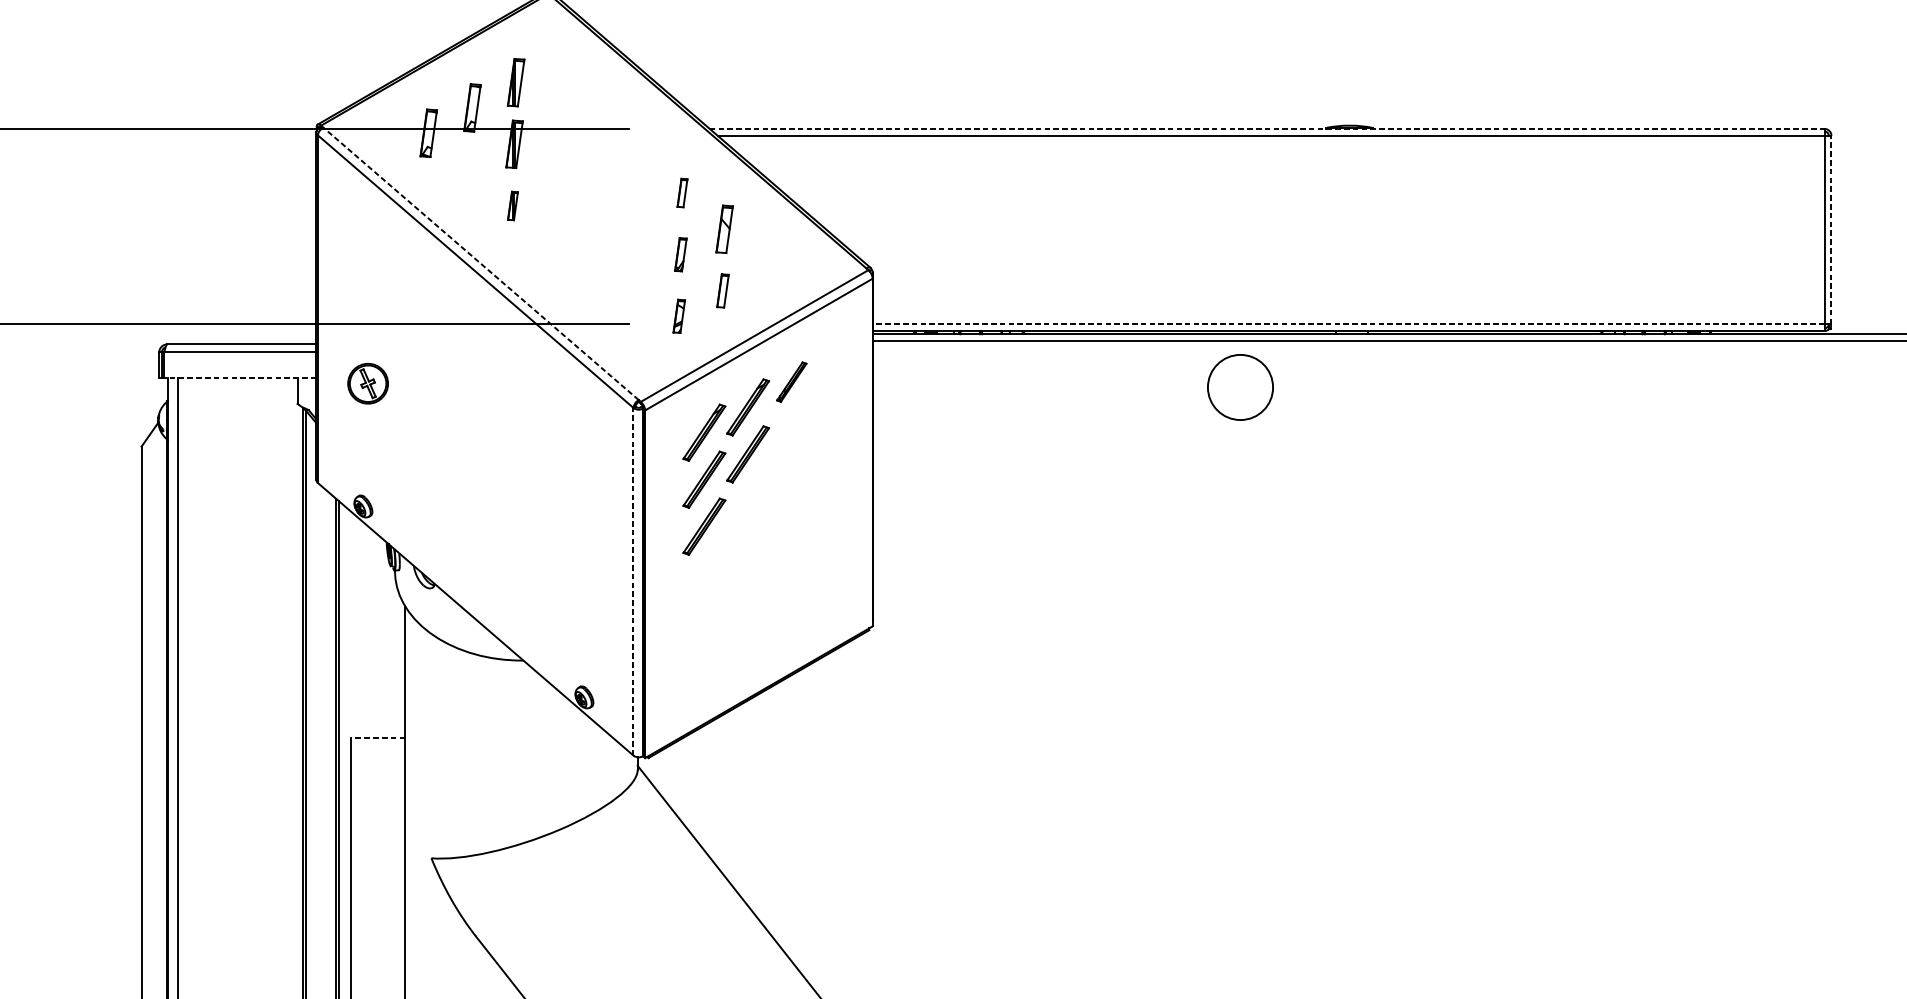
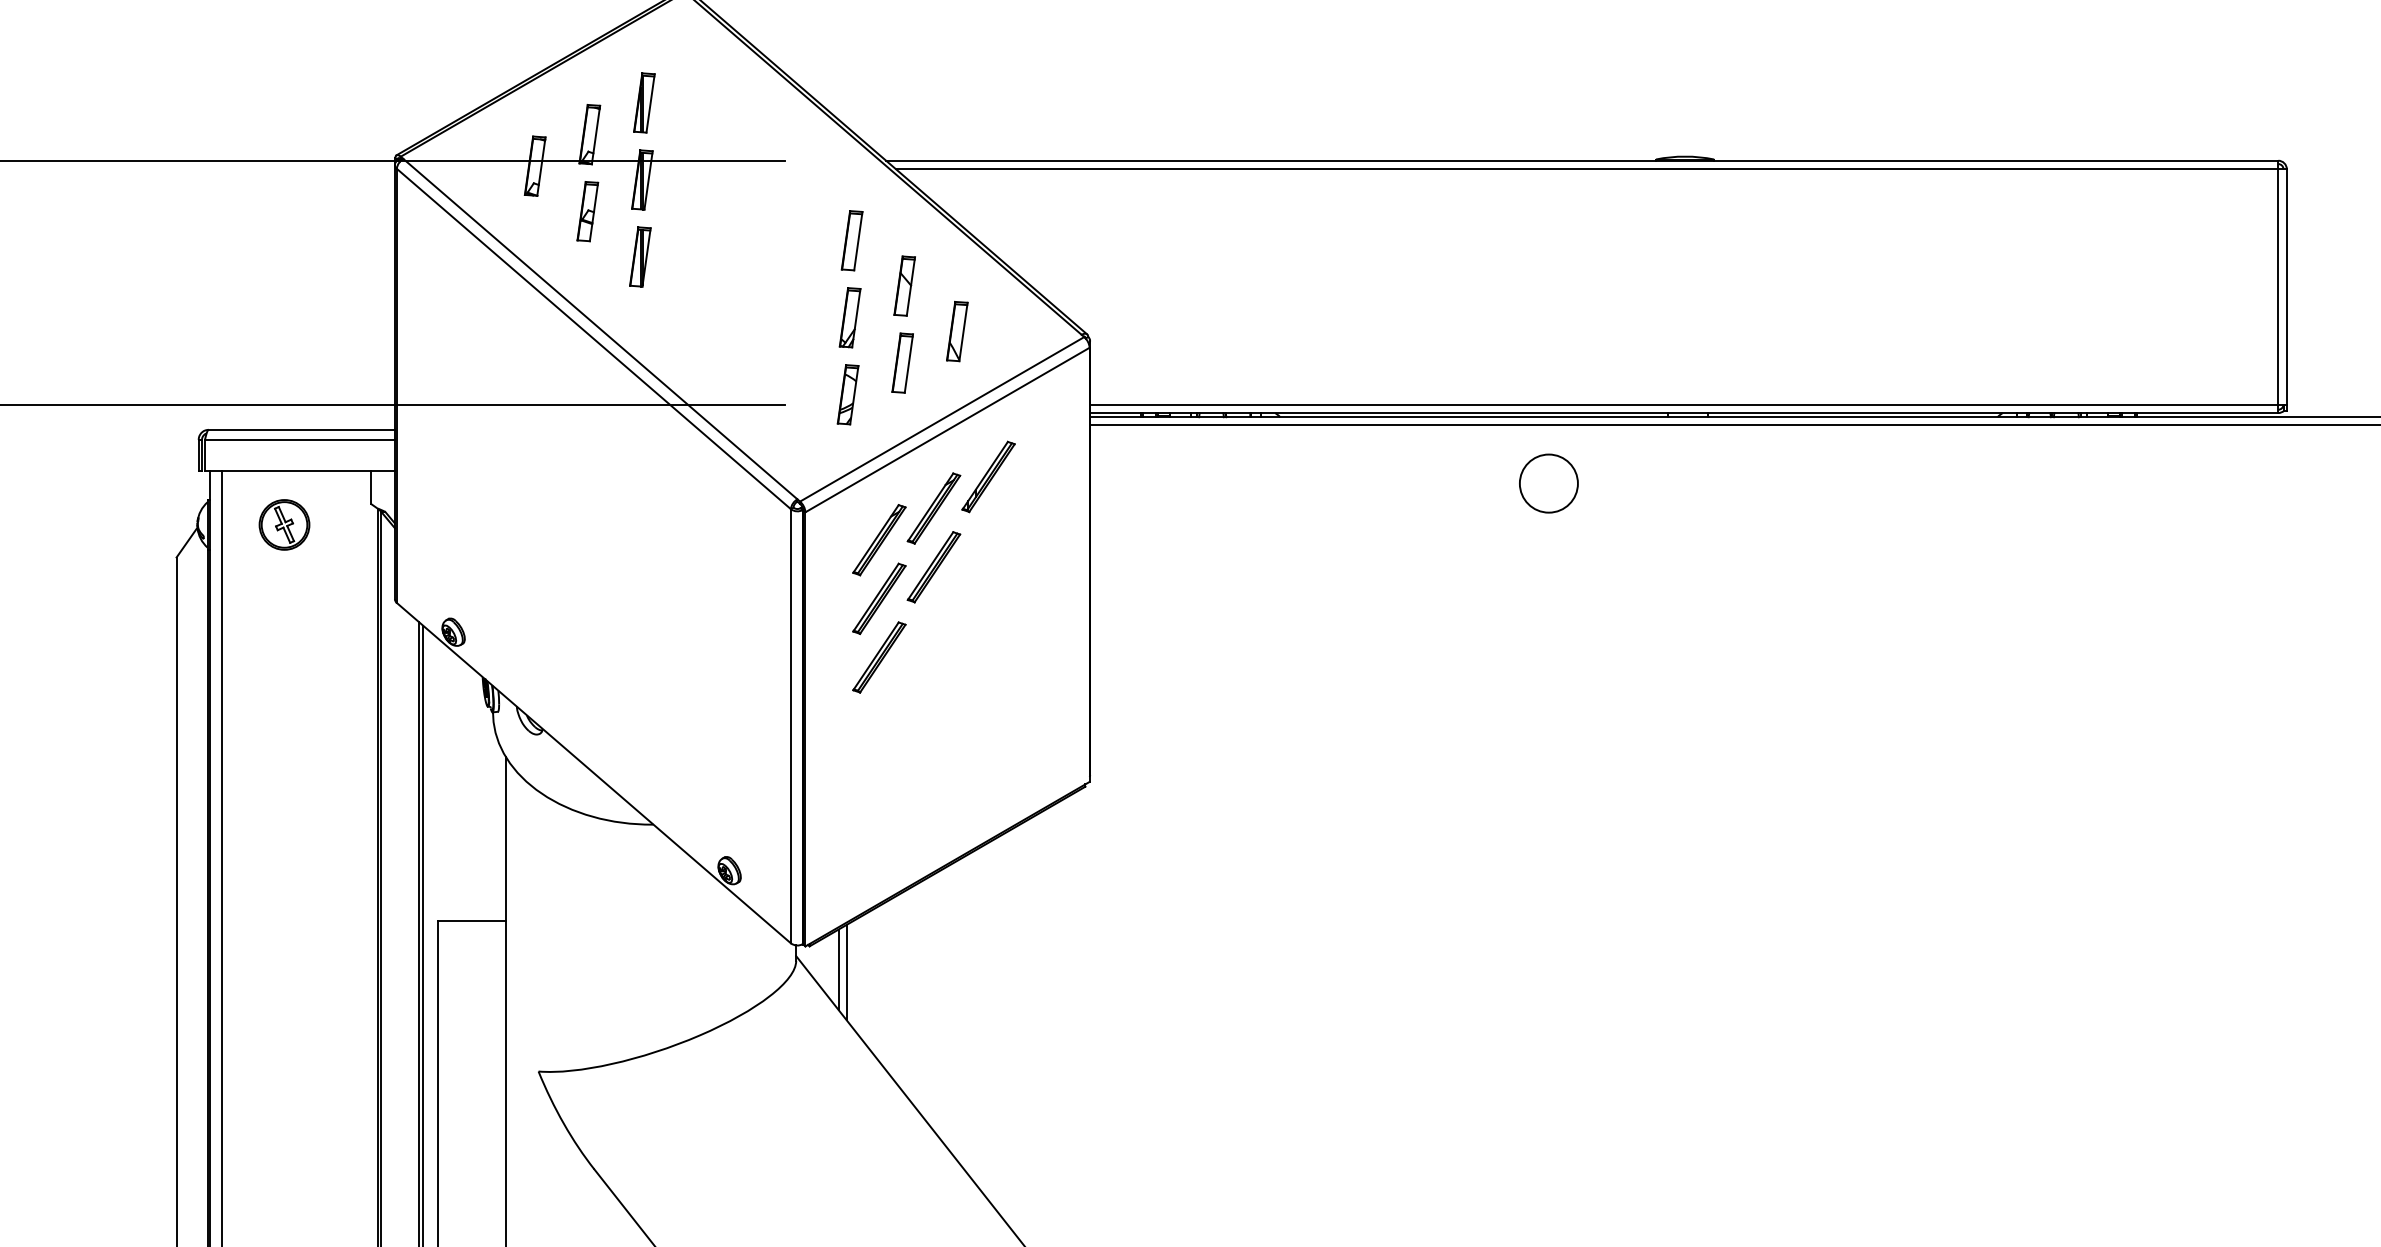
line: (1267, 128) -> (1582, 160), dashed -> solid
part: (470, 169) -> (587, 211), added
part: (682, 192) -> (851, 240), size x1.67
part: (513, 205) -> (640, 256), size x1.67
line: (1831, 229) -> (2286, 286), dashed -> solid
part: (680, 254) -> (849, 317), size x1.43
line: (481, 263) -> (600, 328), dashed -> solid
part: (766, 265) -> (957, 331), added
part: (722, 290) -> (902, 362), size x1.43
part: (678, 316) -> (847, 394), size x1.43
line: (1348, 324) -> (1683, 404), dashed -> solid
line: (239, 377) -> (299, 471), dashed -> solid
part: (791, 381) -> (988, 476), size x1.43
part: (368, 383) -> (284, 524), moved
circle: (1240, 387) -> (1548, 483), size x0.71
line: (633, 581) -> (790, 725), dashed -> solid
line: (377, 738) -> (471, 921), dashed -> solid
line: (671, 776) -> (838, 969), added
line: (678, 778) -> (846, 972), added

